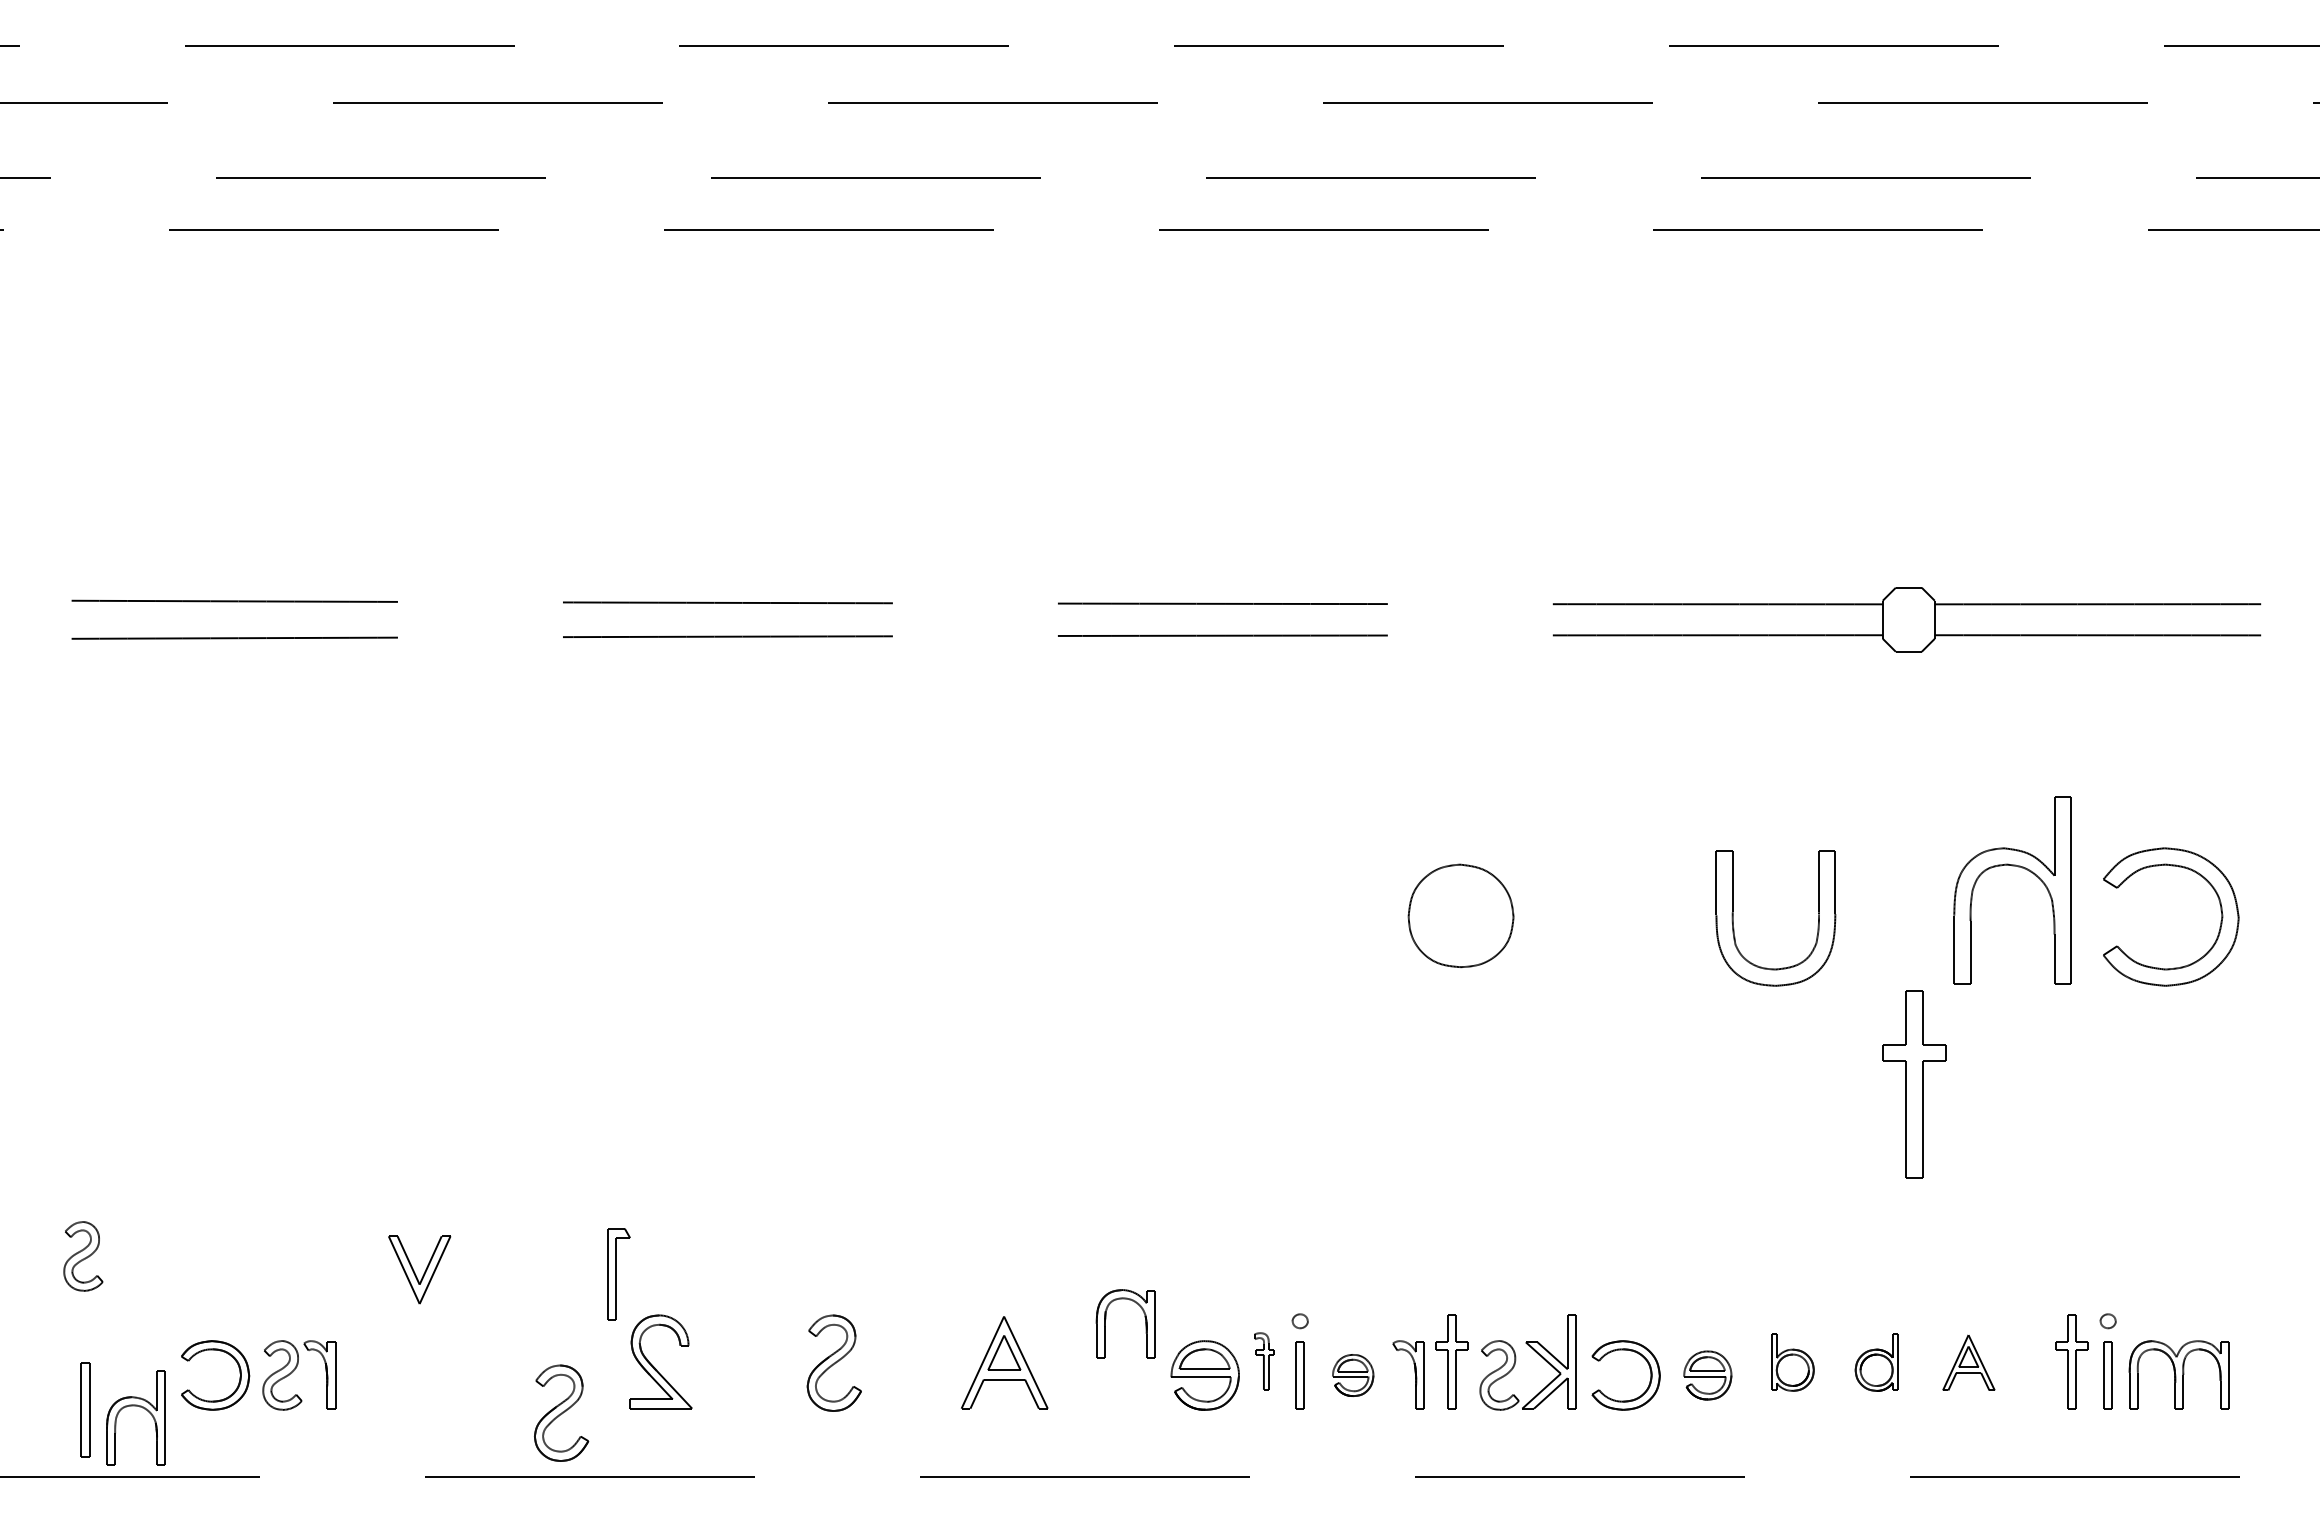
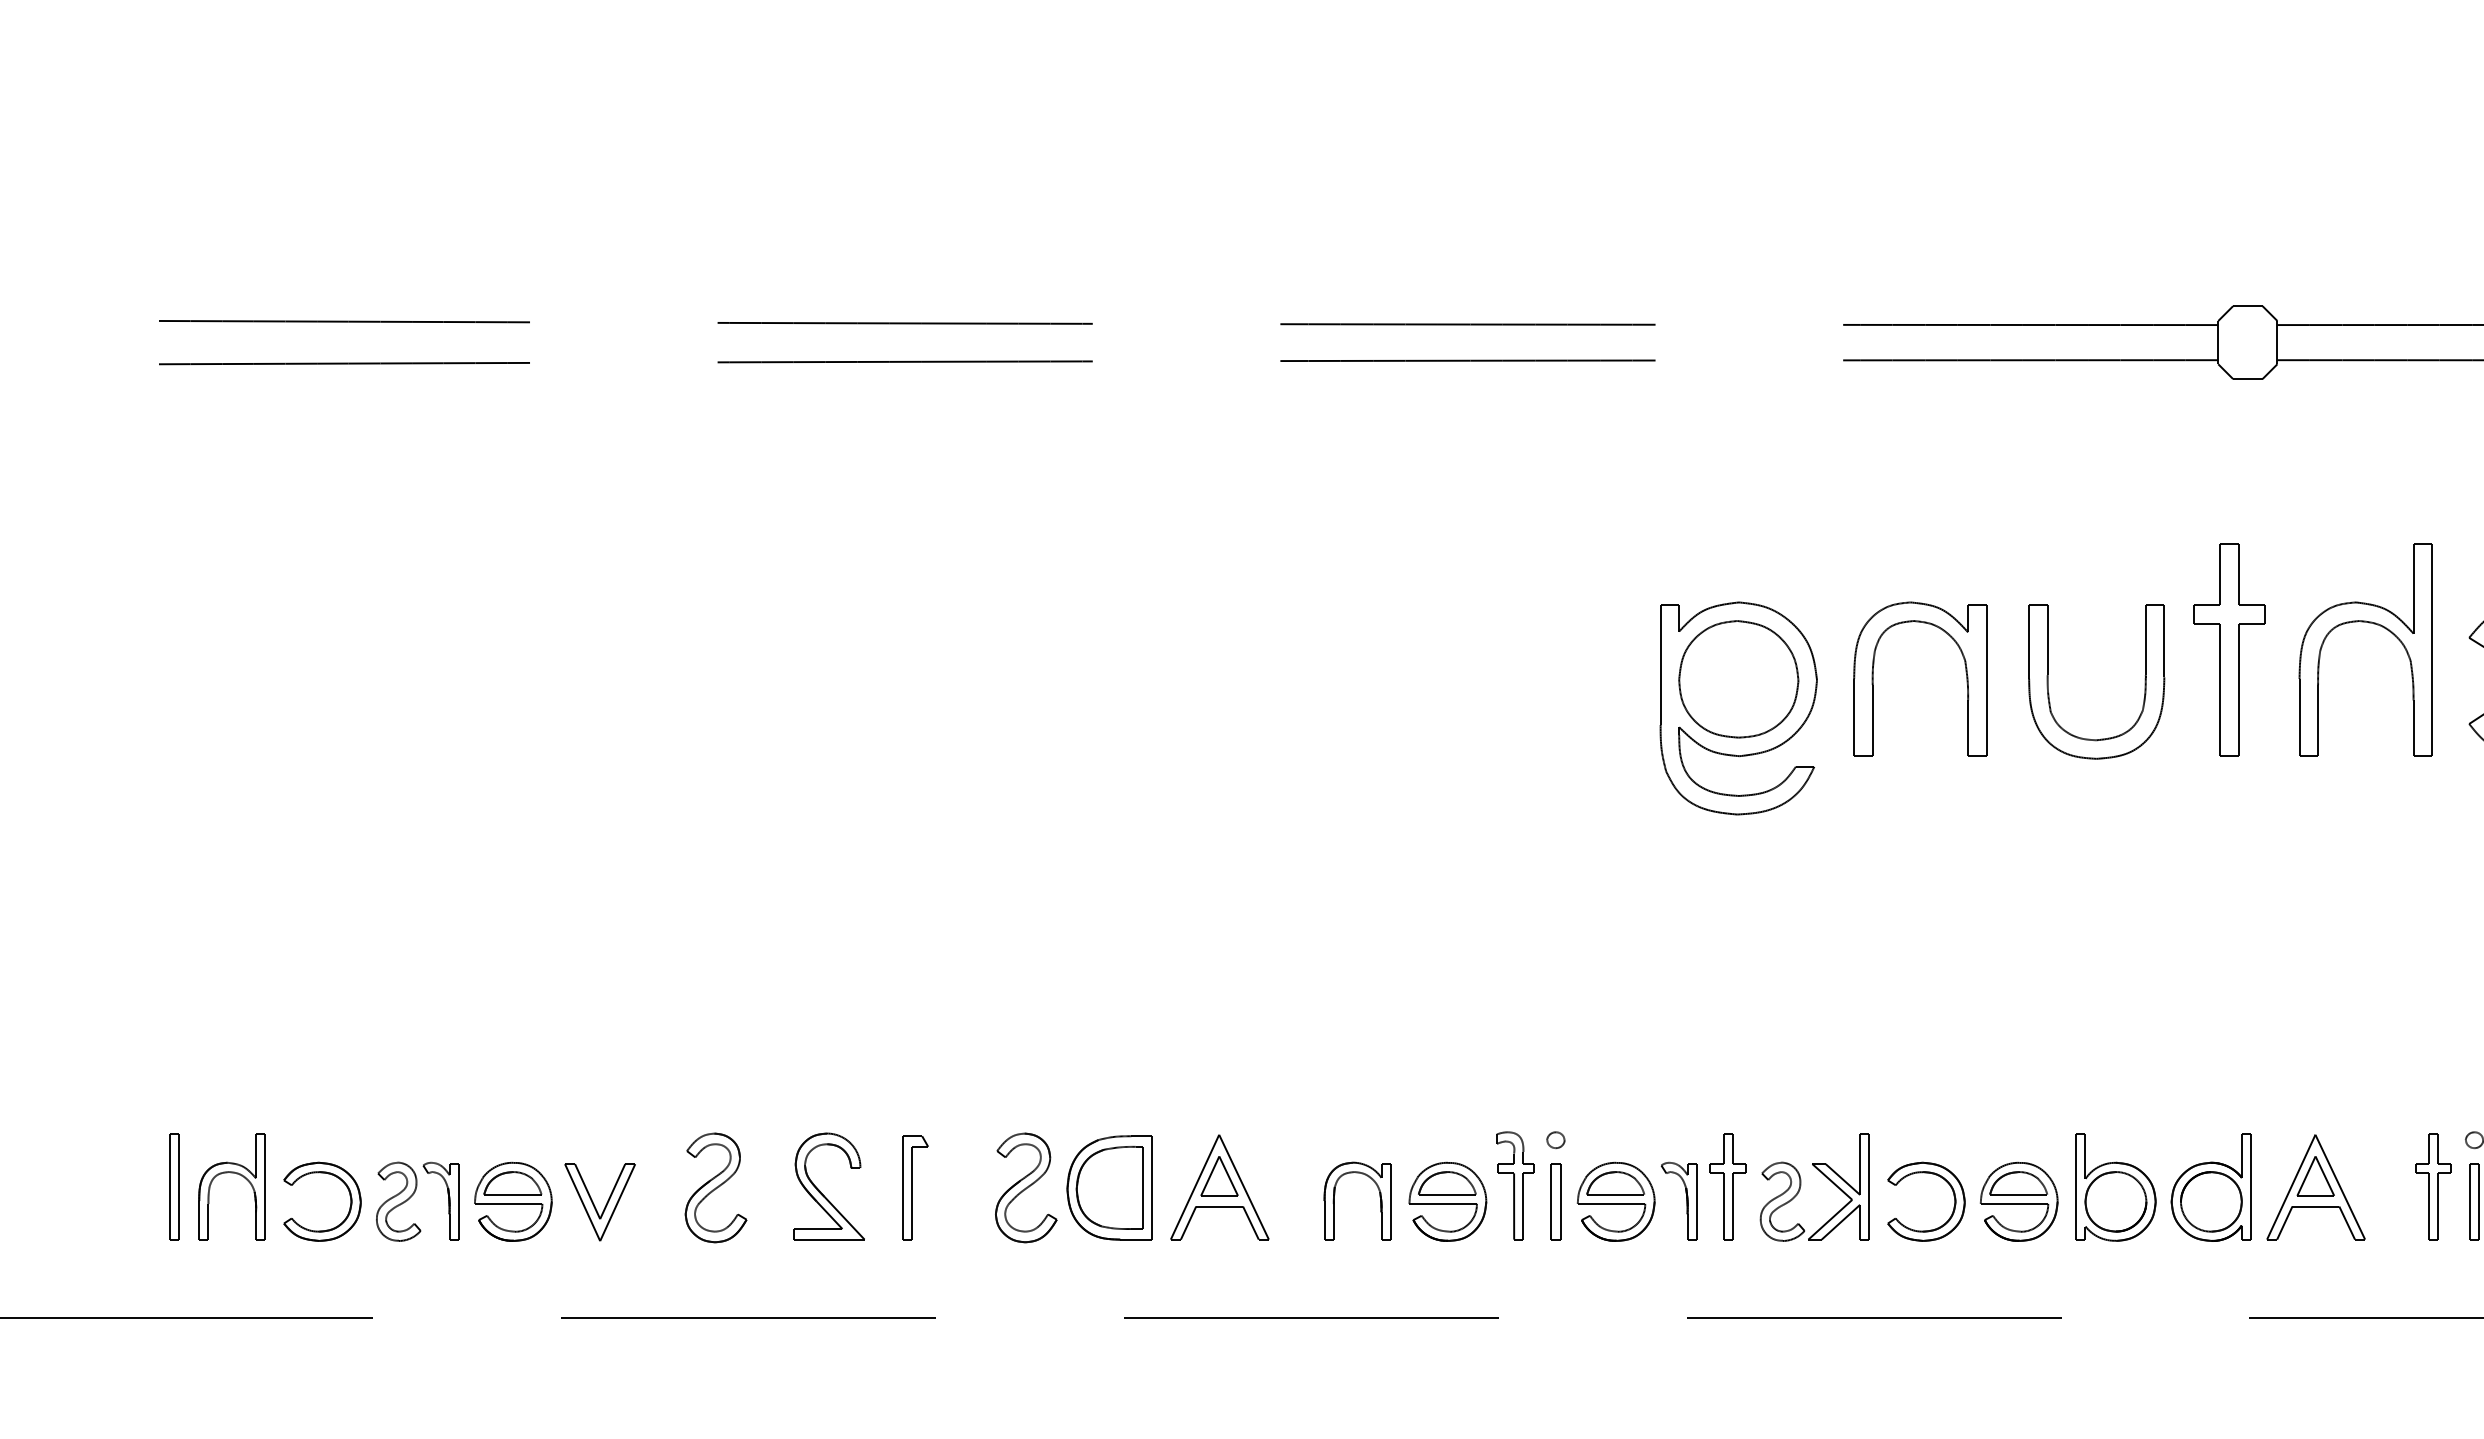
part: (1660, 911) -> (1965, 674), added
part: (1460, 941) -> (1738, 708), added
part: (1914, 1084) -> (2229, 650), moved
part: (83, 1256) -> (172, 1066), removed
part: (419, 1269) -> (599, 1201), moved
part: (618, 1274) -> (914, 1188), moved
part: (1106, 1319) -> (1335, 1196), moved
part: (1264, 1361) -> (1515, 1185), size x1.67
part: (907, 1362) -> (1109, 1187), added
part: (1792, 1362) -> (2115, 1187), size x1.67
part: (1876, 1362) -> (2211, 1187), size x1.67
part: (1968, 1362) -> (2315, 1187), size x1.67
part: (382, 1375) -> (512, 1201), added
part: (1352, 1375) -> (1615, 1201), size x1.67
part: (1707, 1375) -> (2018, 1201), size x1.43
part: (139, 1407) -> (236, 1174), moved
part: (85, 1409) -> (174, 1185), moved
part: (561, 1412) -> (715, 1187), moved

